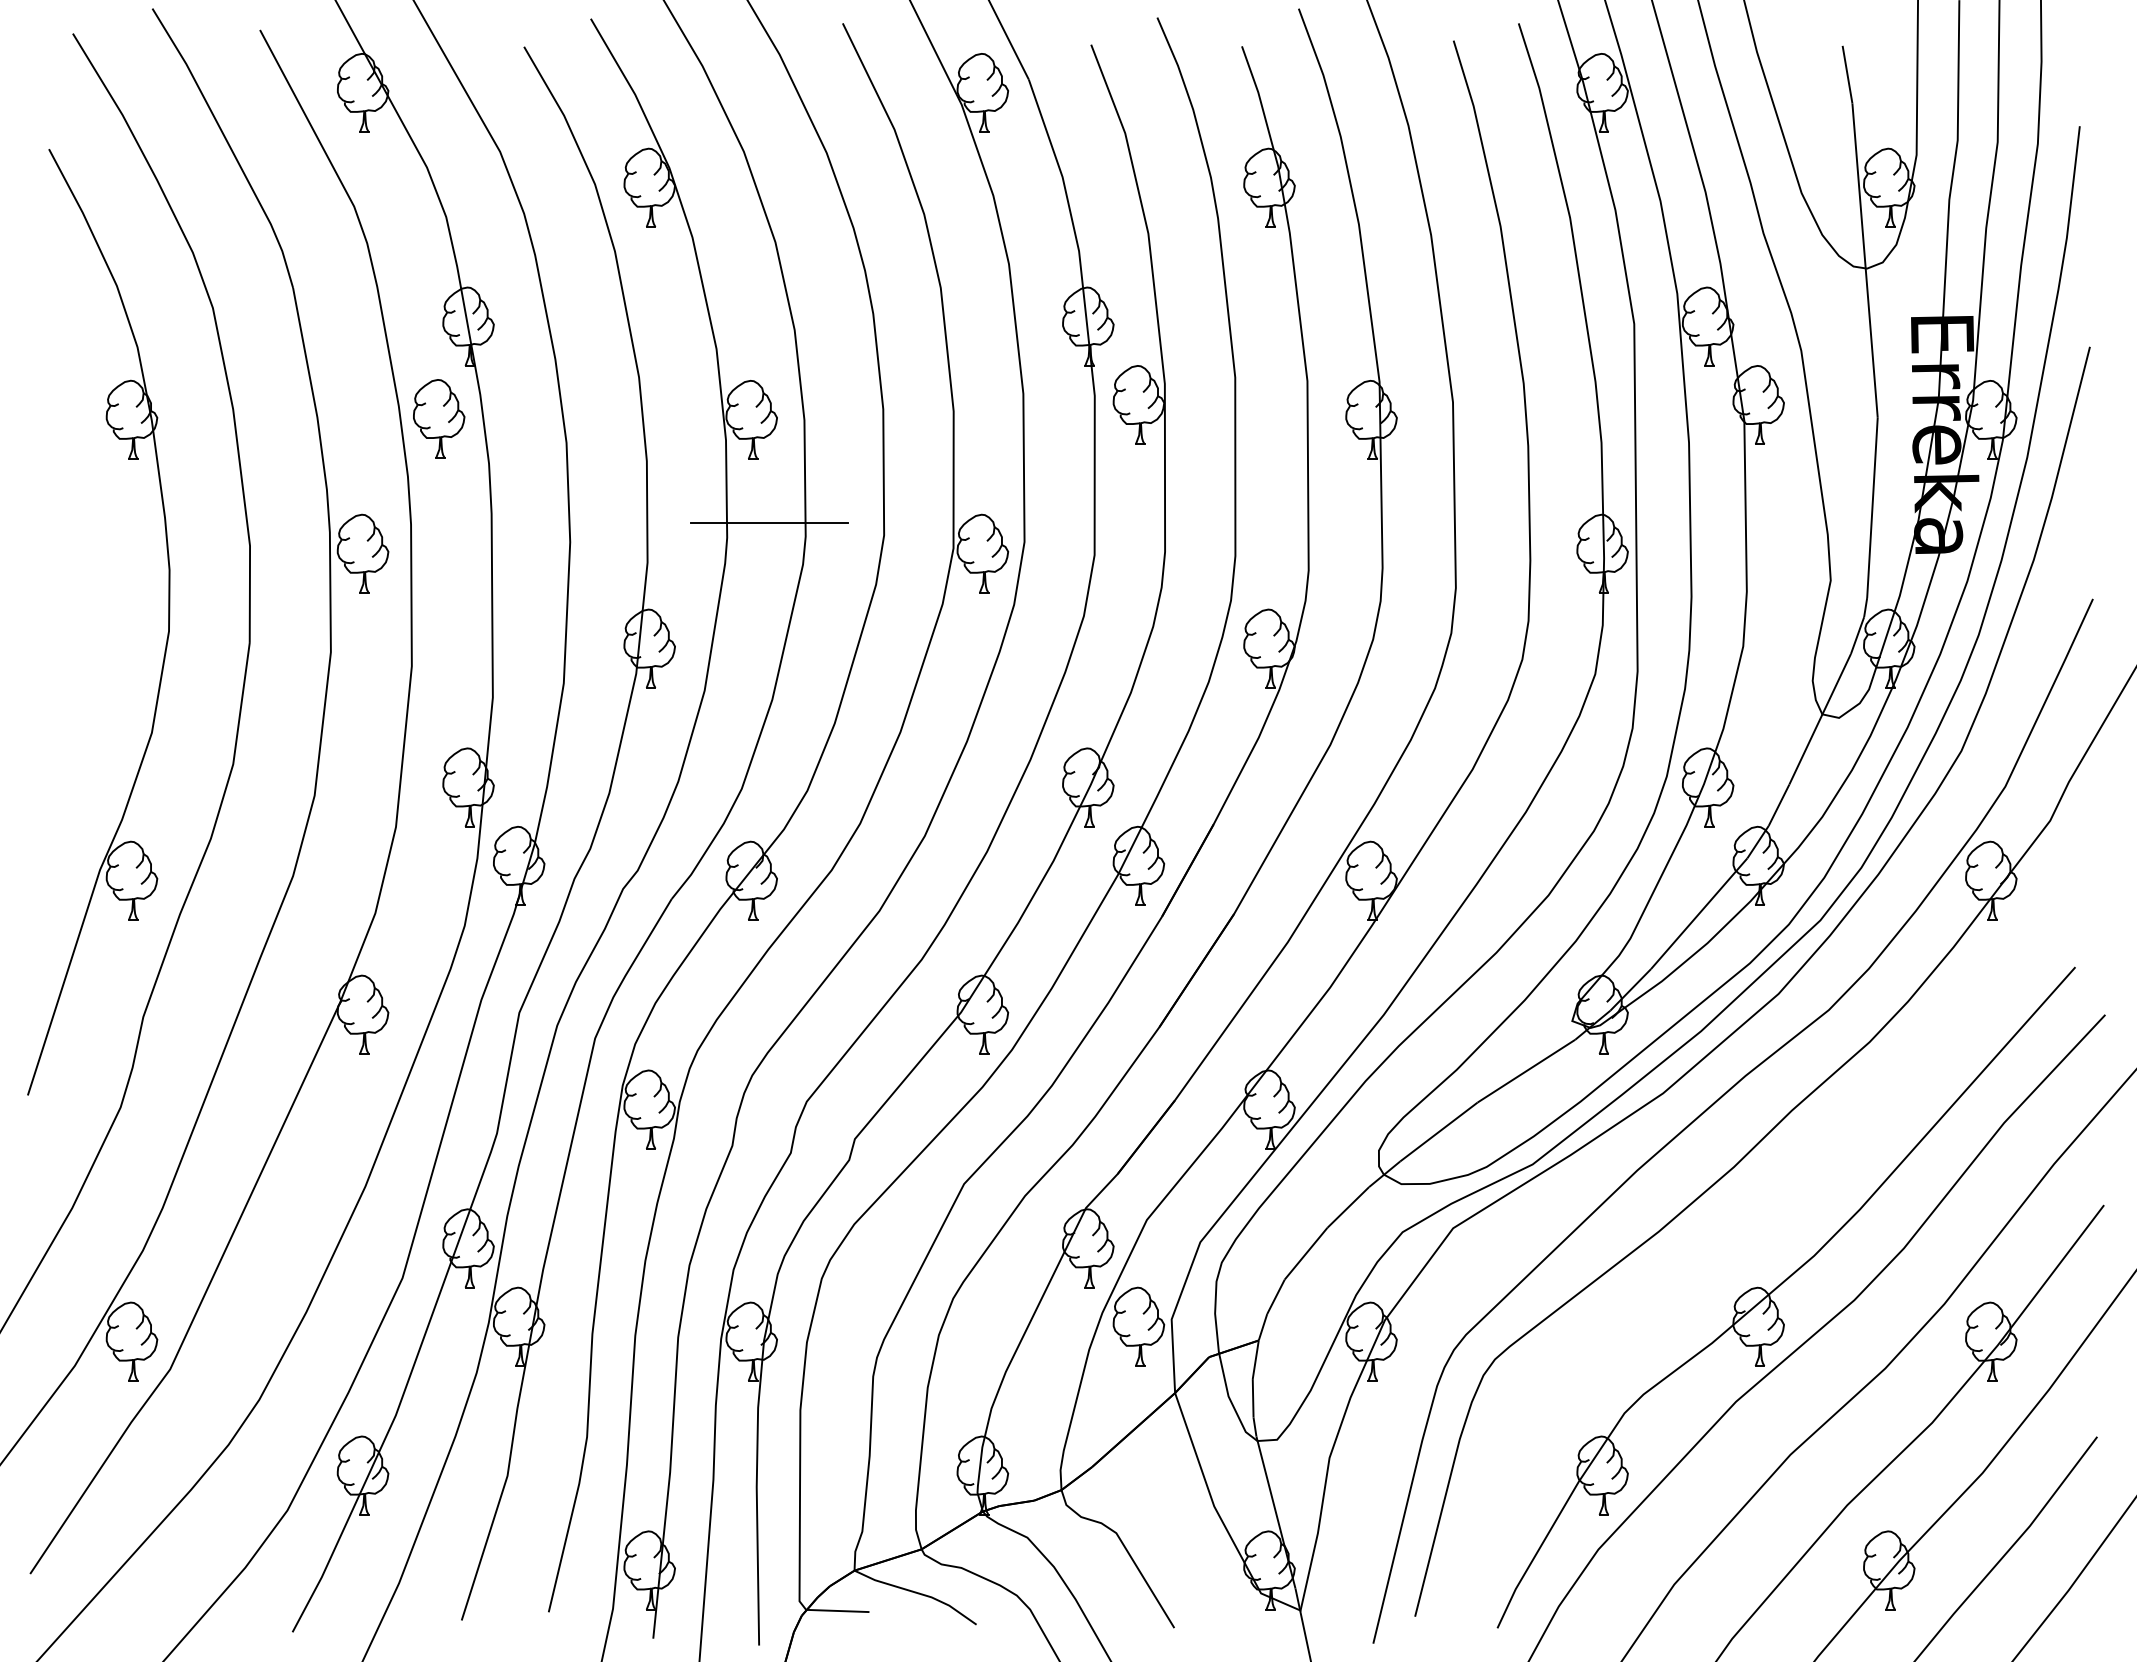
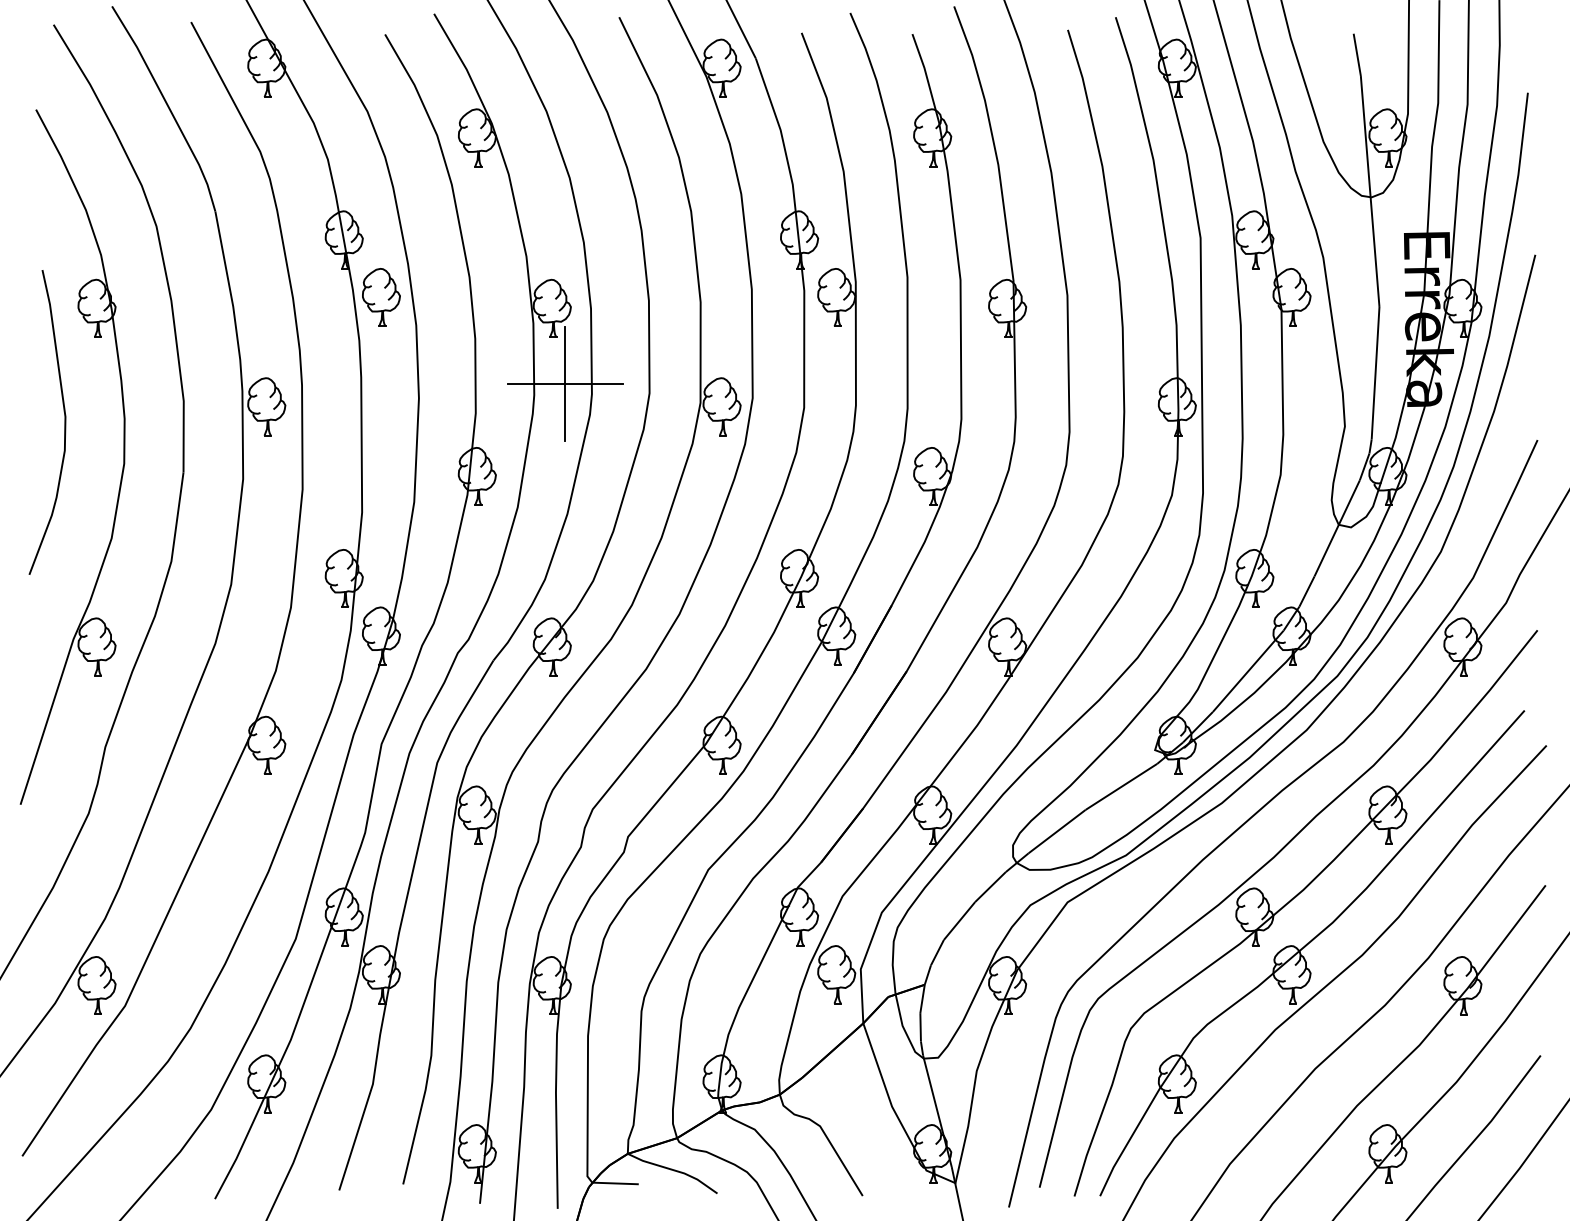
part: (439, 418) -> (381, 297), moved
line: (769, 522) -> (565, 383), added
curve: (87, 578) -> (64, 425), added
part: (1760, 1224) -> (1293, 899), added

